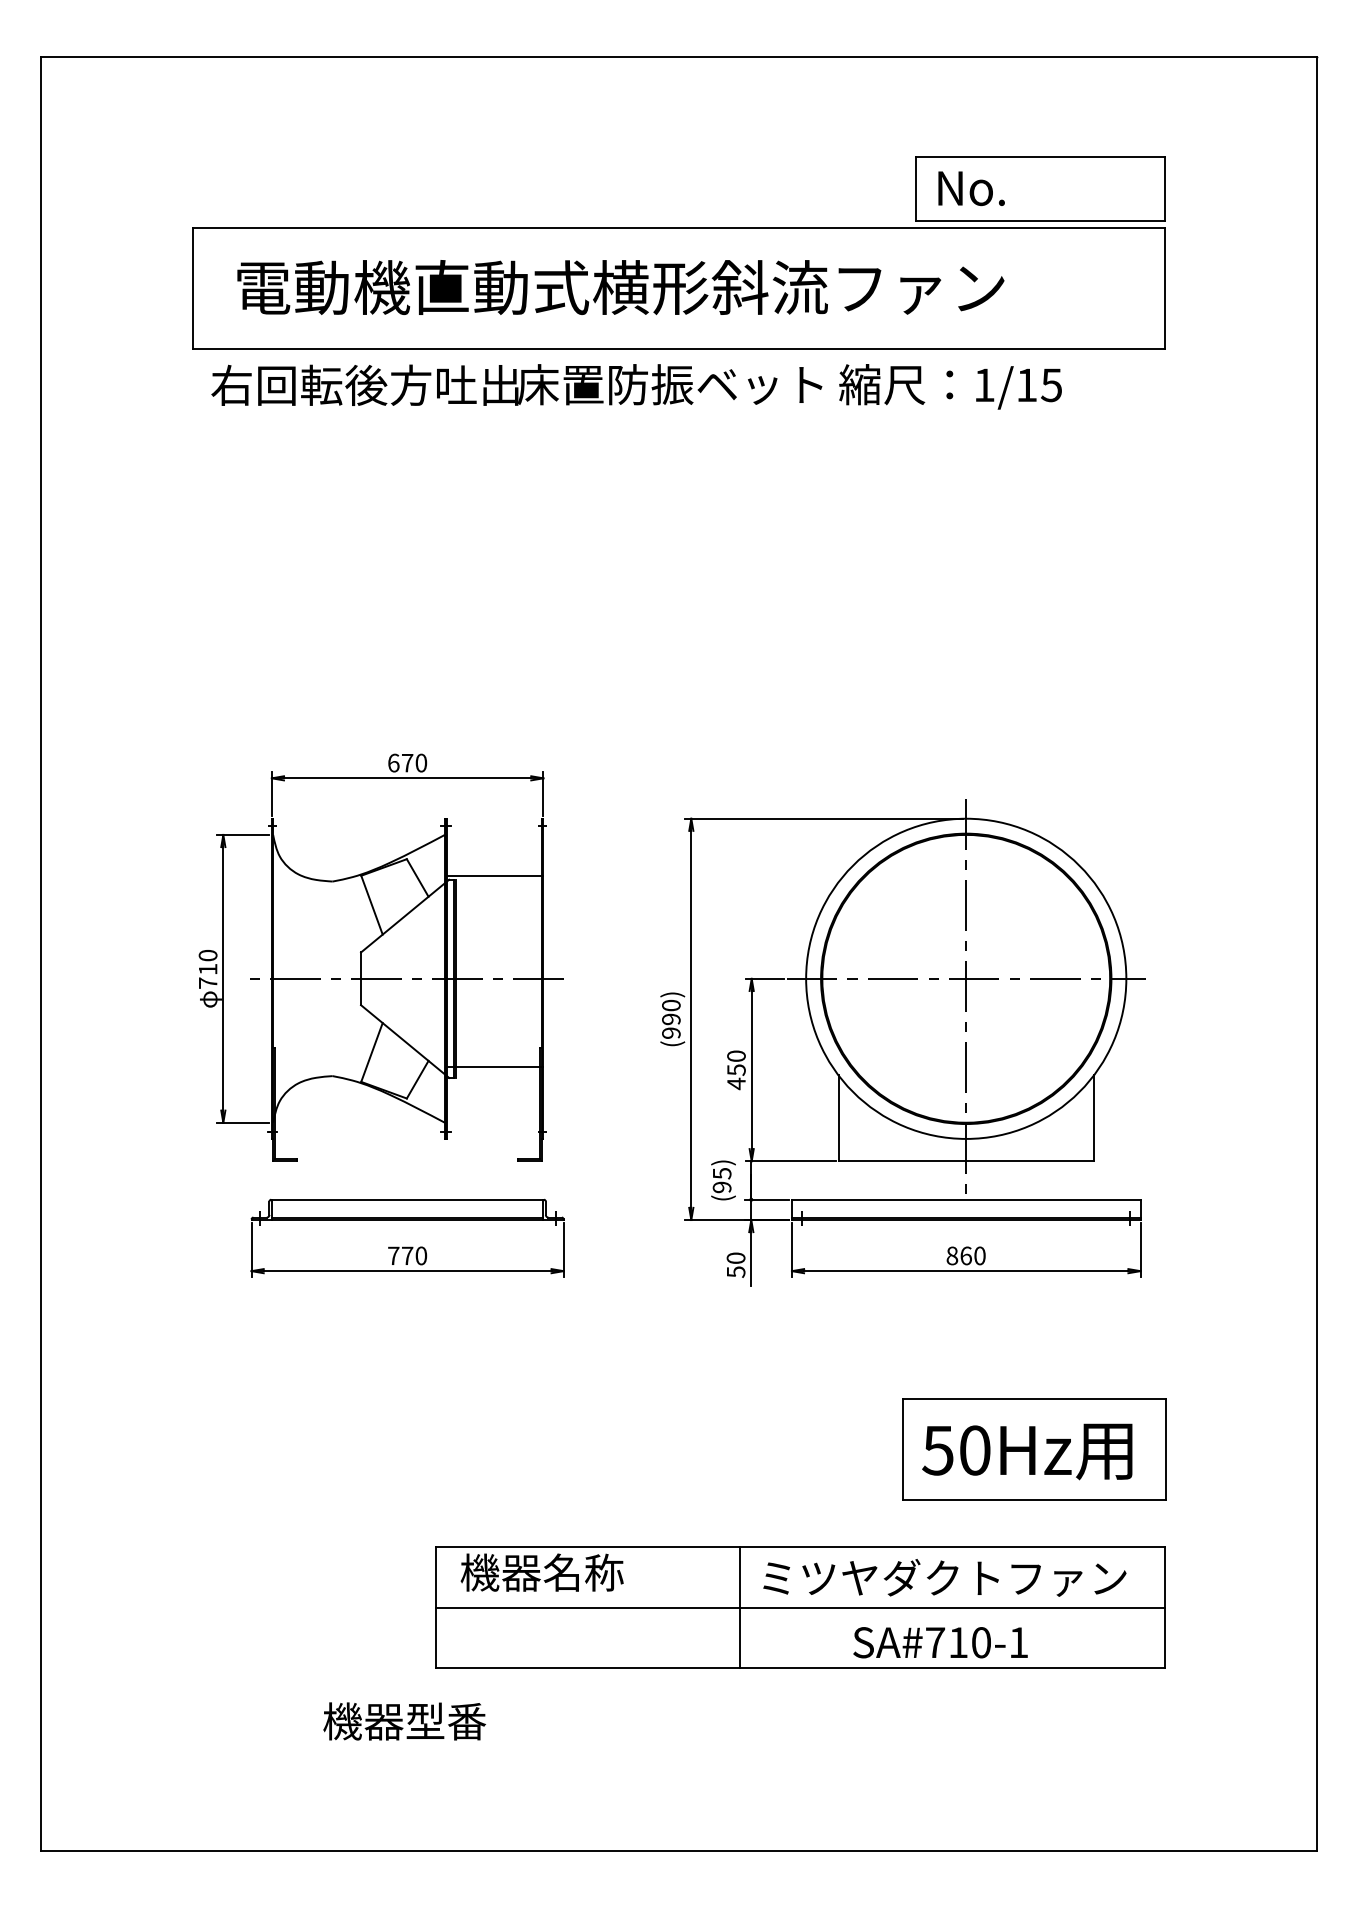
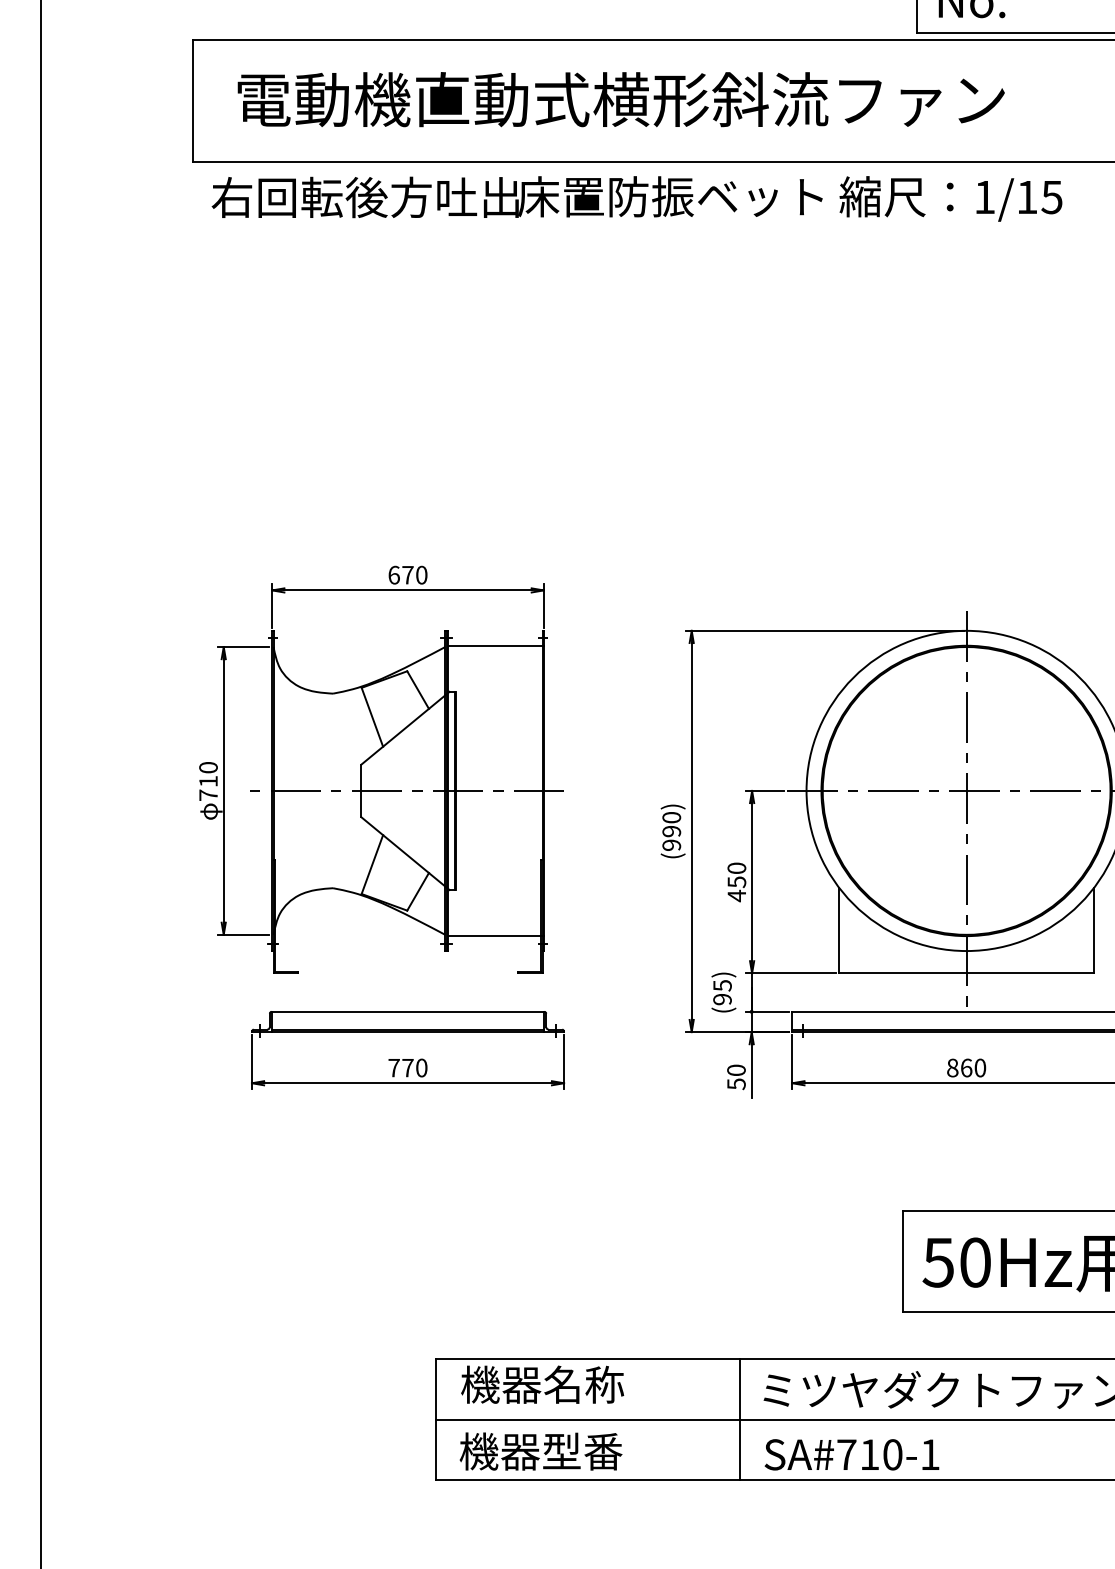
line: (495, 875) -> (495, 645), moved
line: (495, 1067) -> (495, 936), moved
text: (940, 1642) -> (851, 1454), moved
text: (404, 1721) -> (540, 1451), moved

